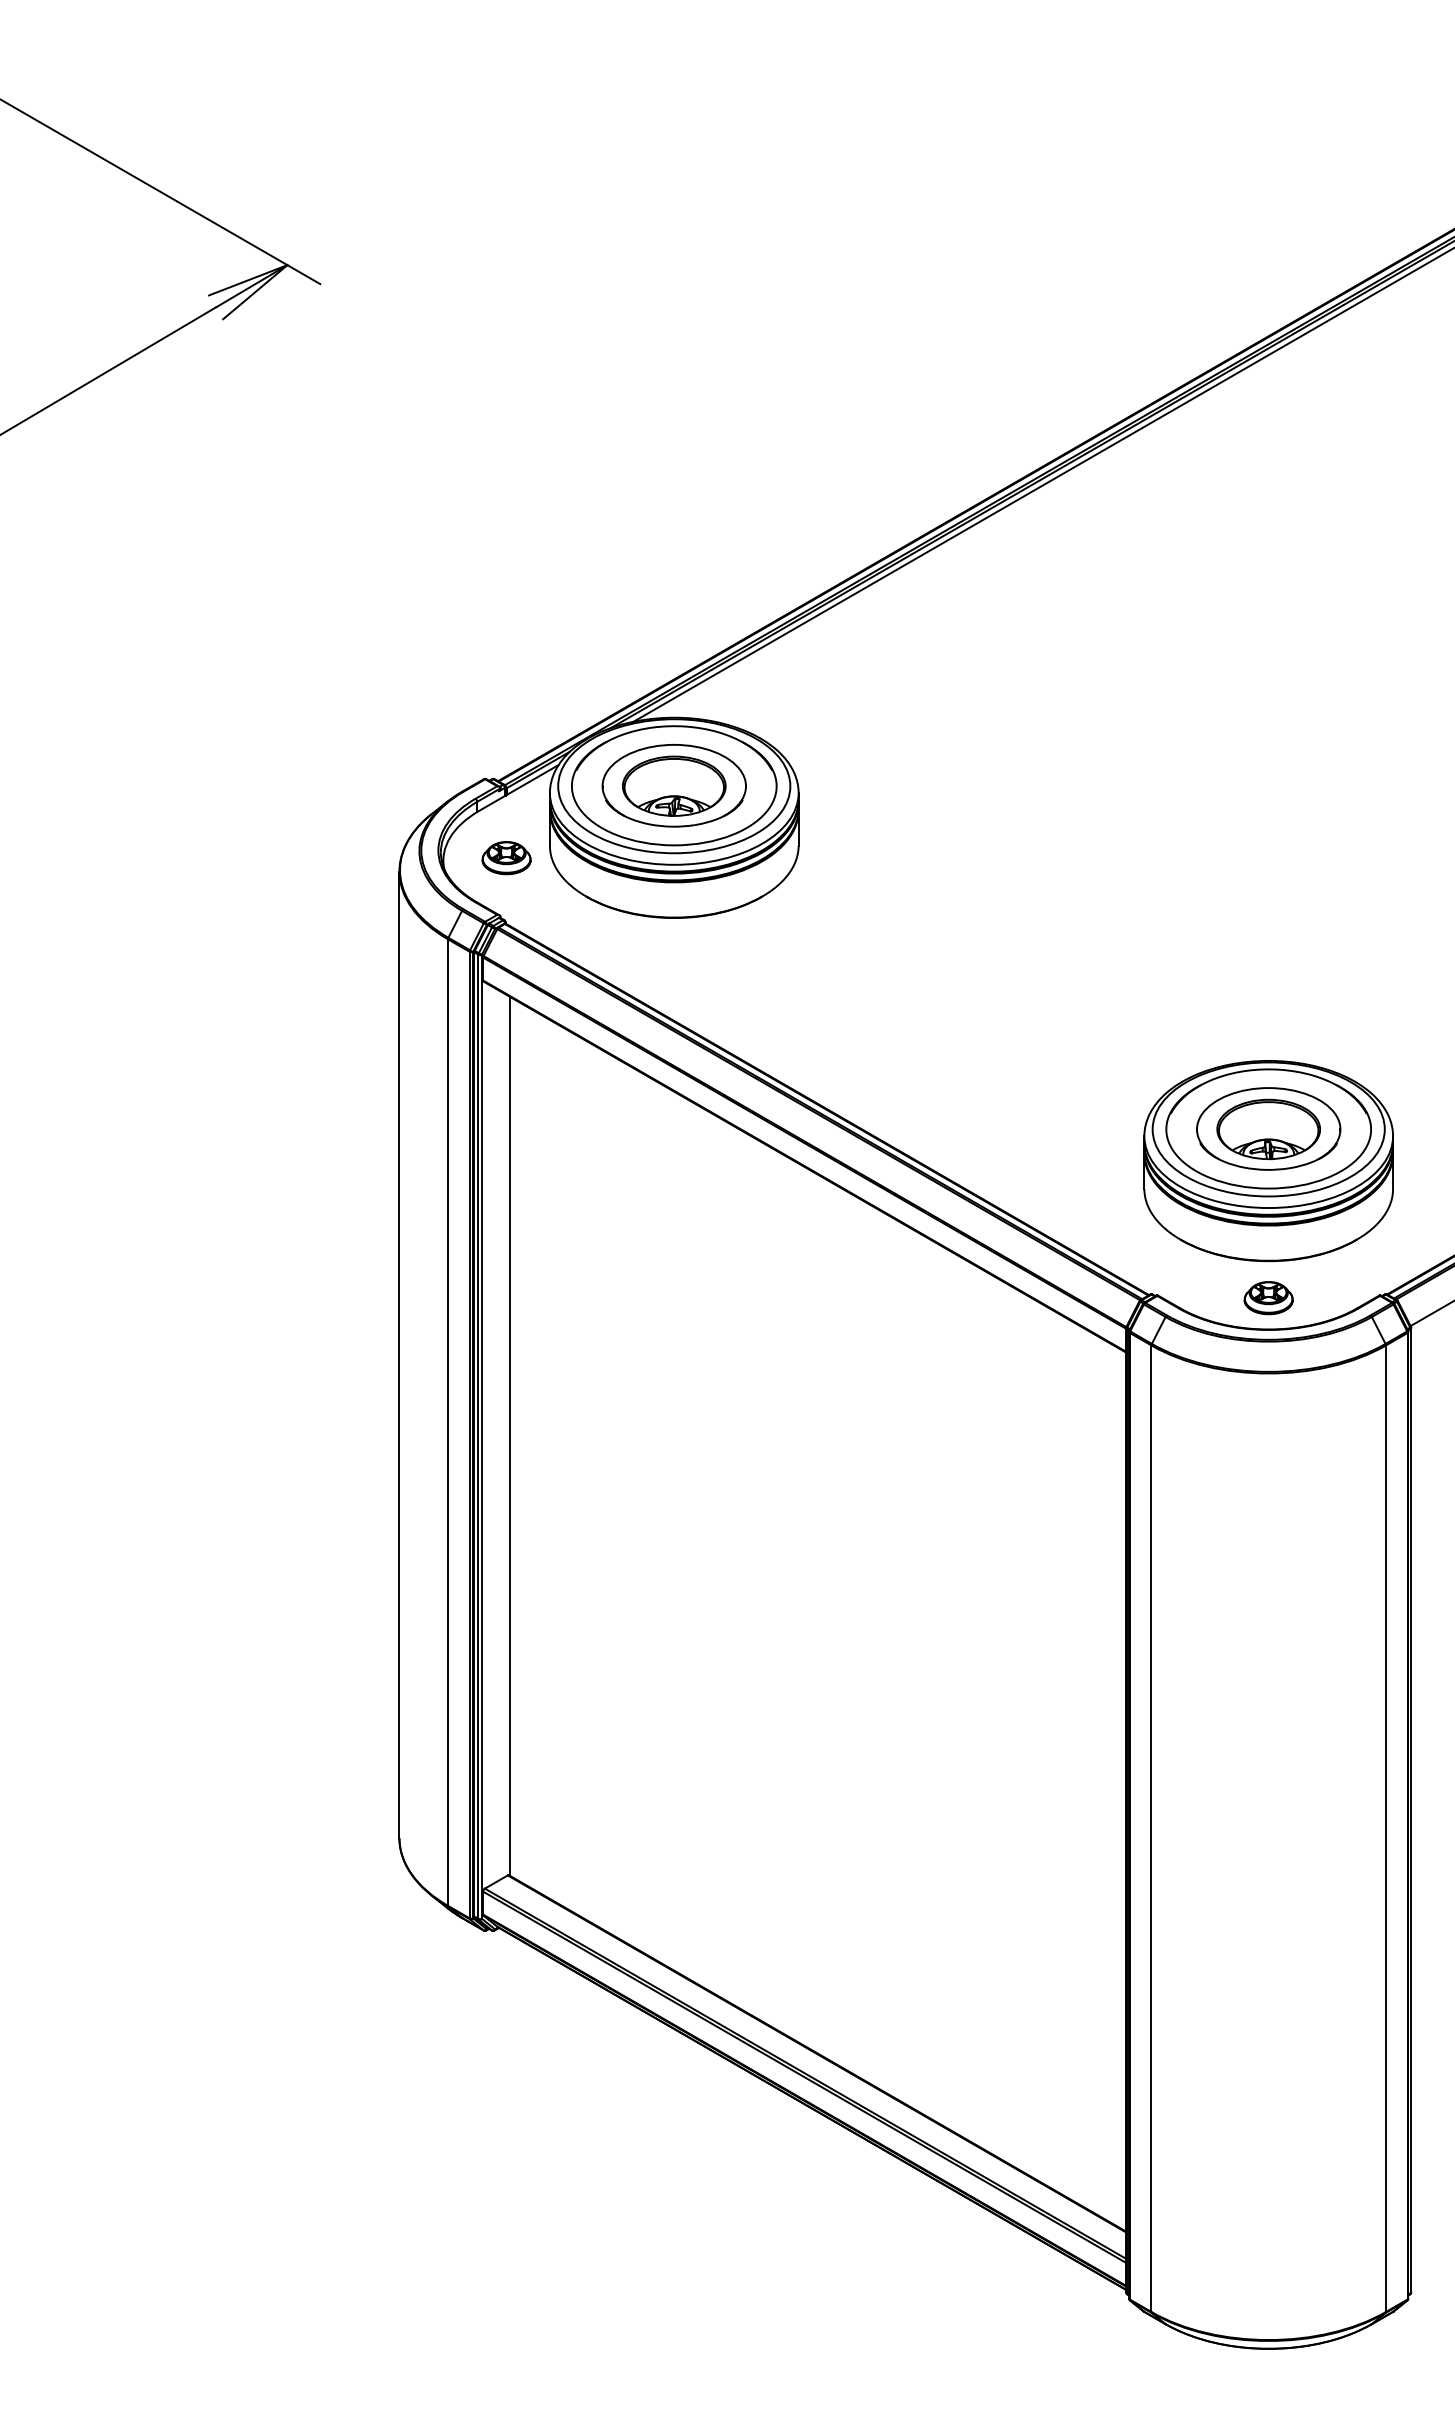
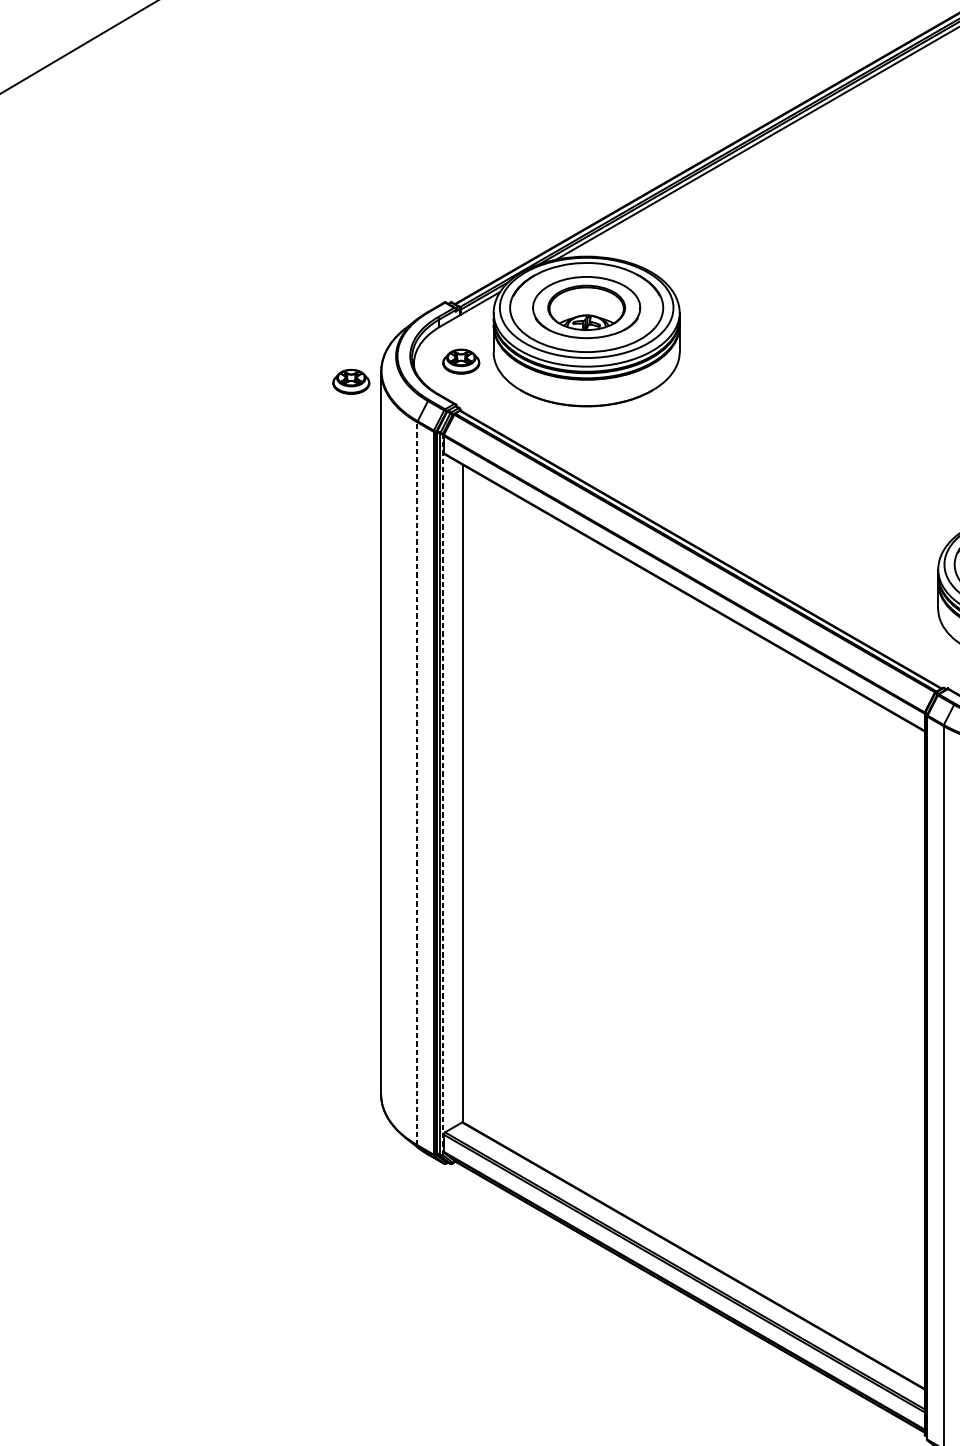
part: (359, 885) -> (351, 382), added
line: (448, 1422) -> (417, 783), solid -> dashed
line: (482, 1436) -> (443, 794), solid -> dashed

